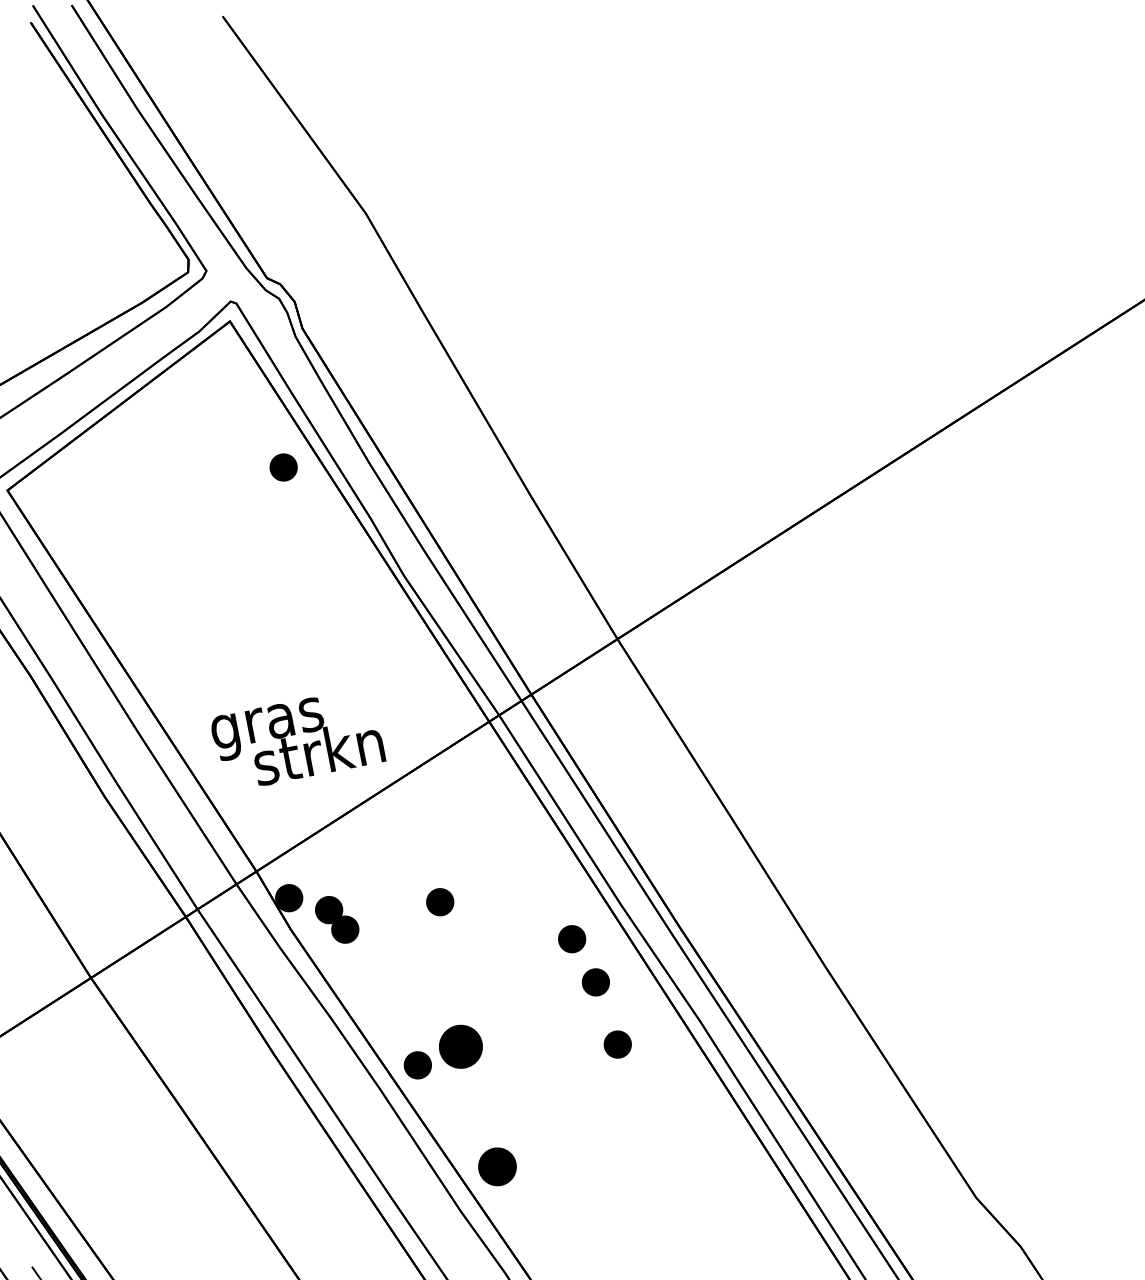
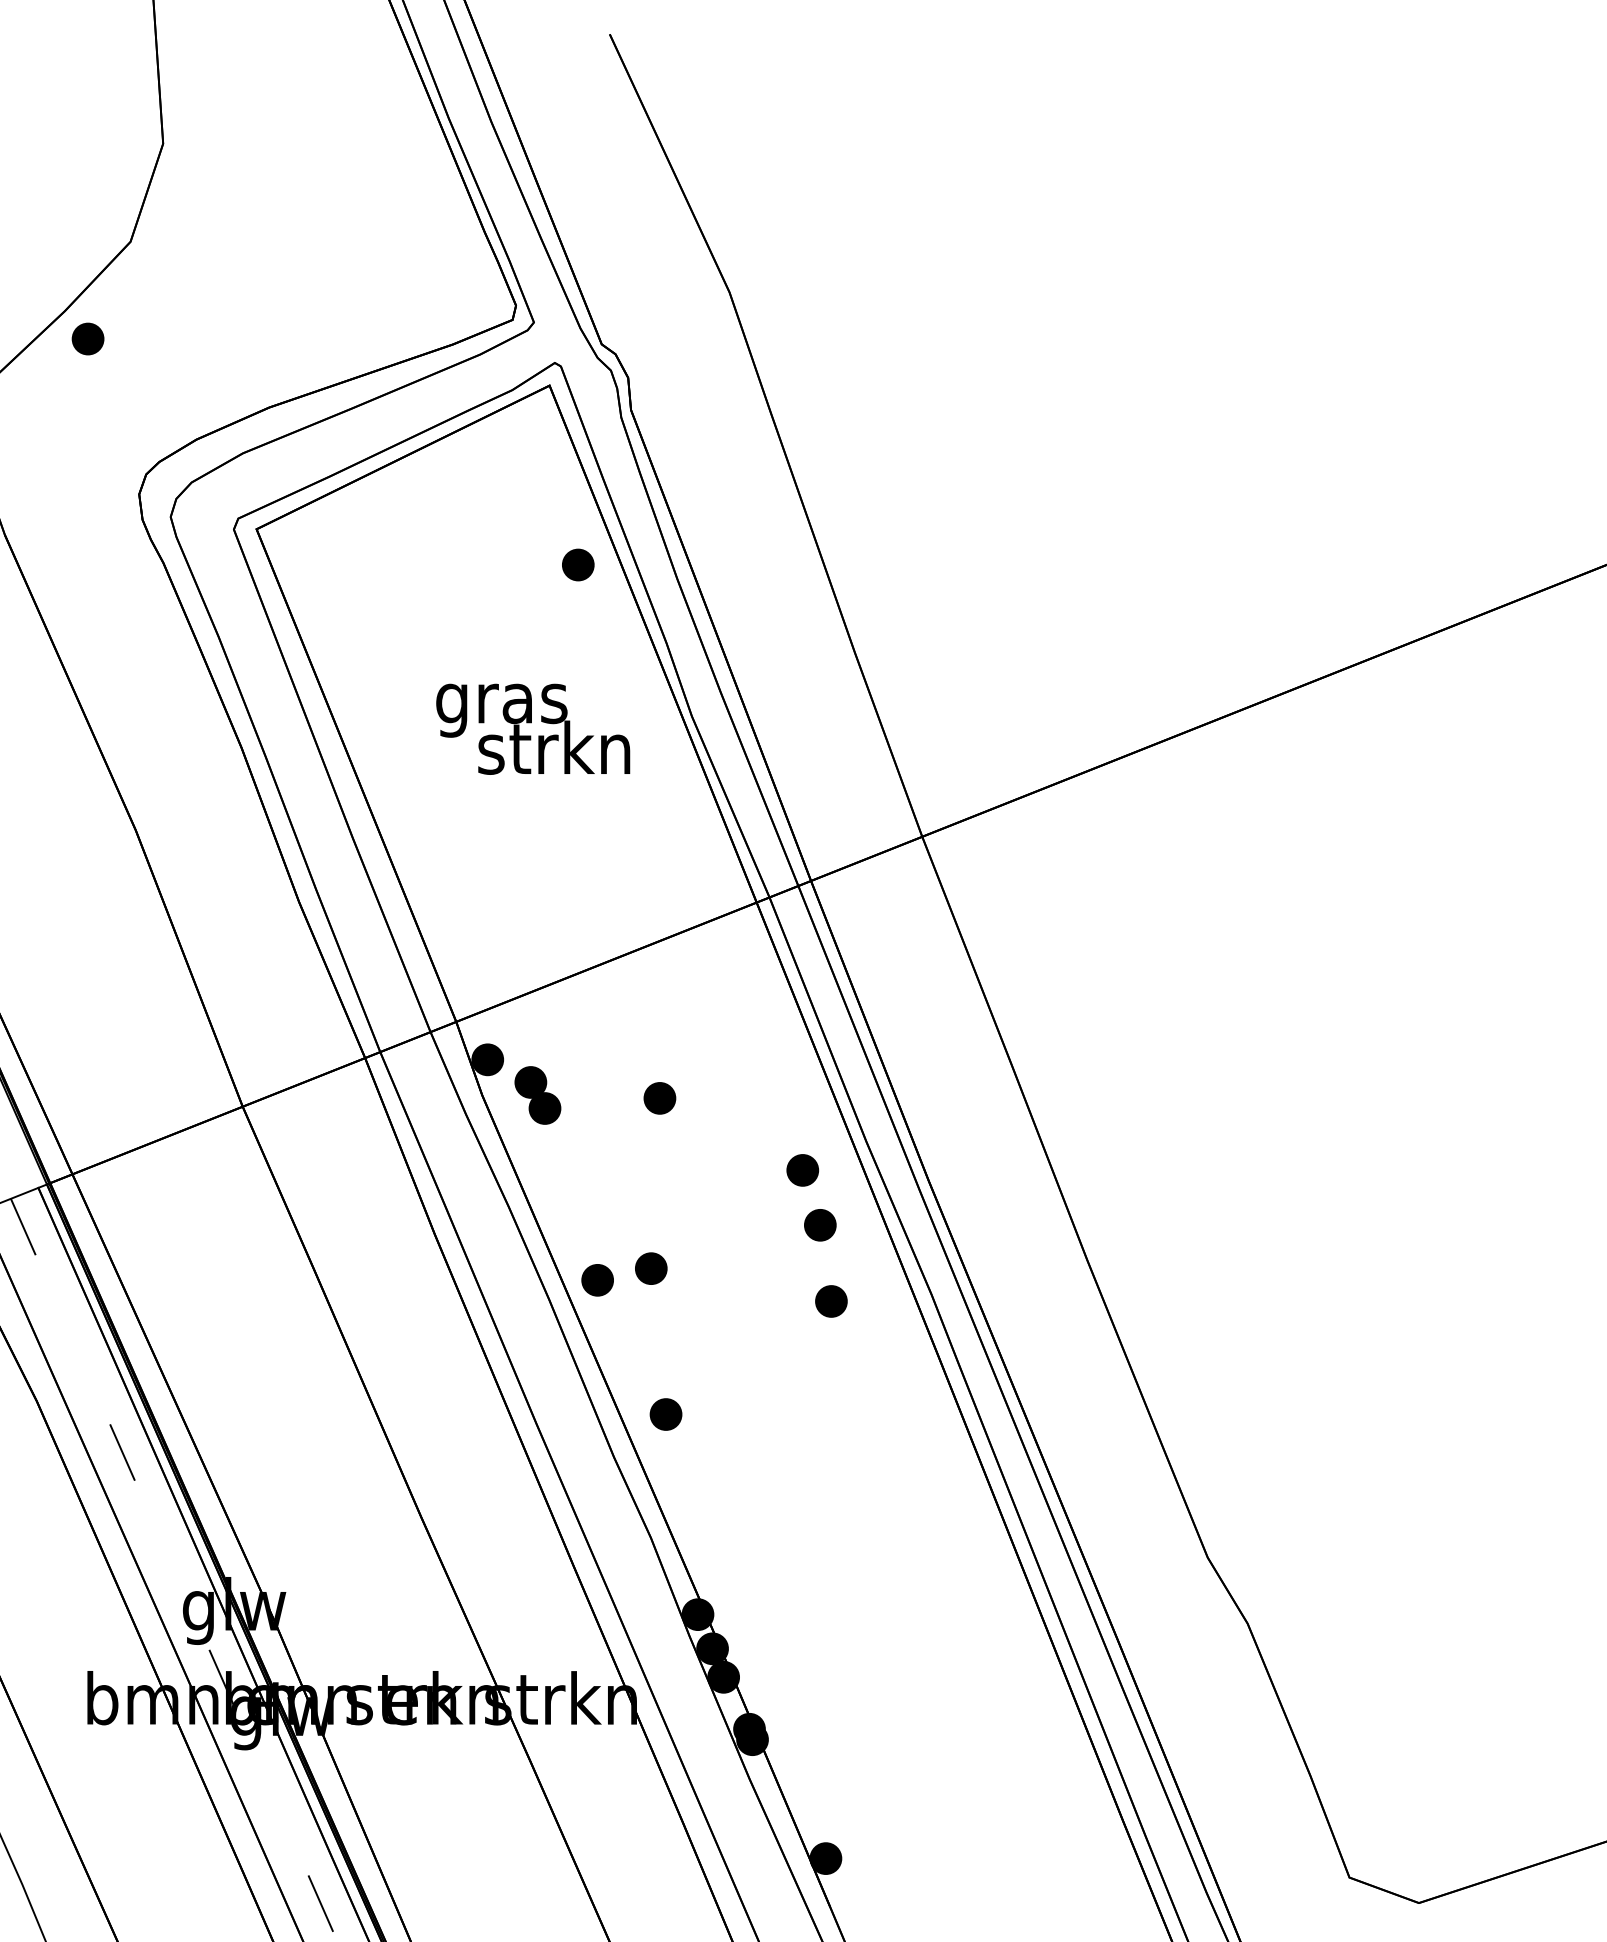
text: (297, 739) -> (533, 728), moved
part: (461, 1046) -> (651, 1268), size x0.62
part: (497, 1166) -> (665, 1414), size x0.71

